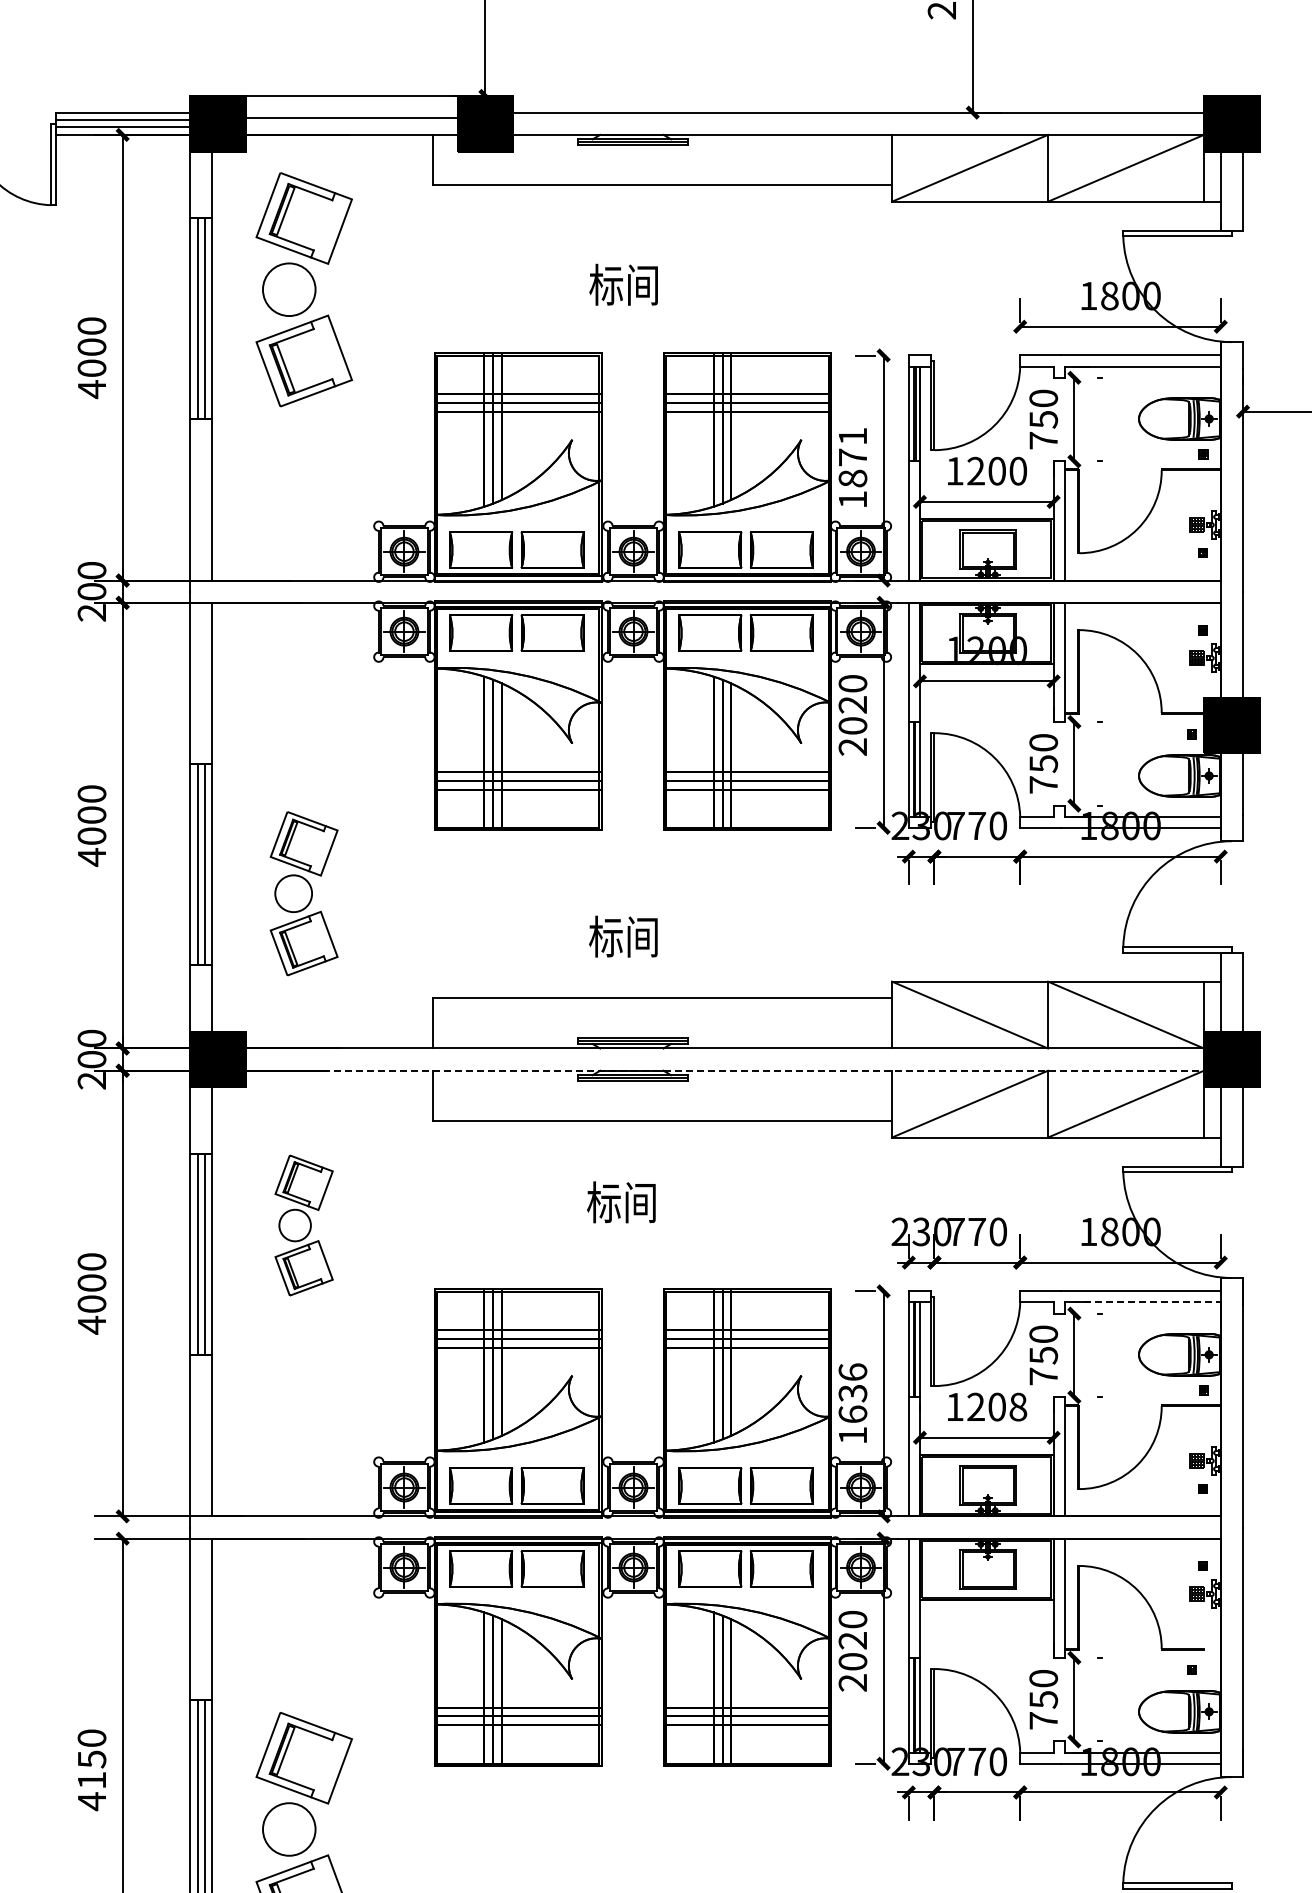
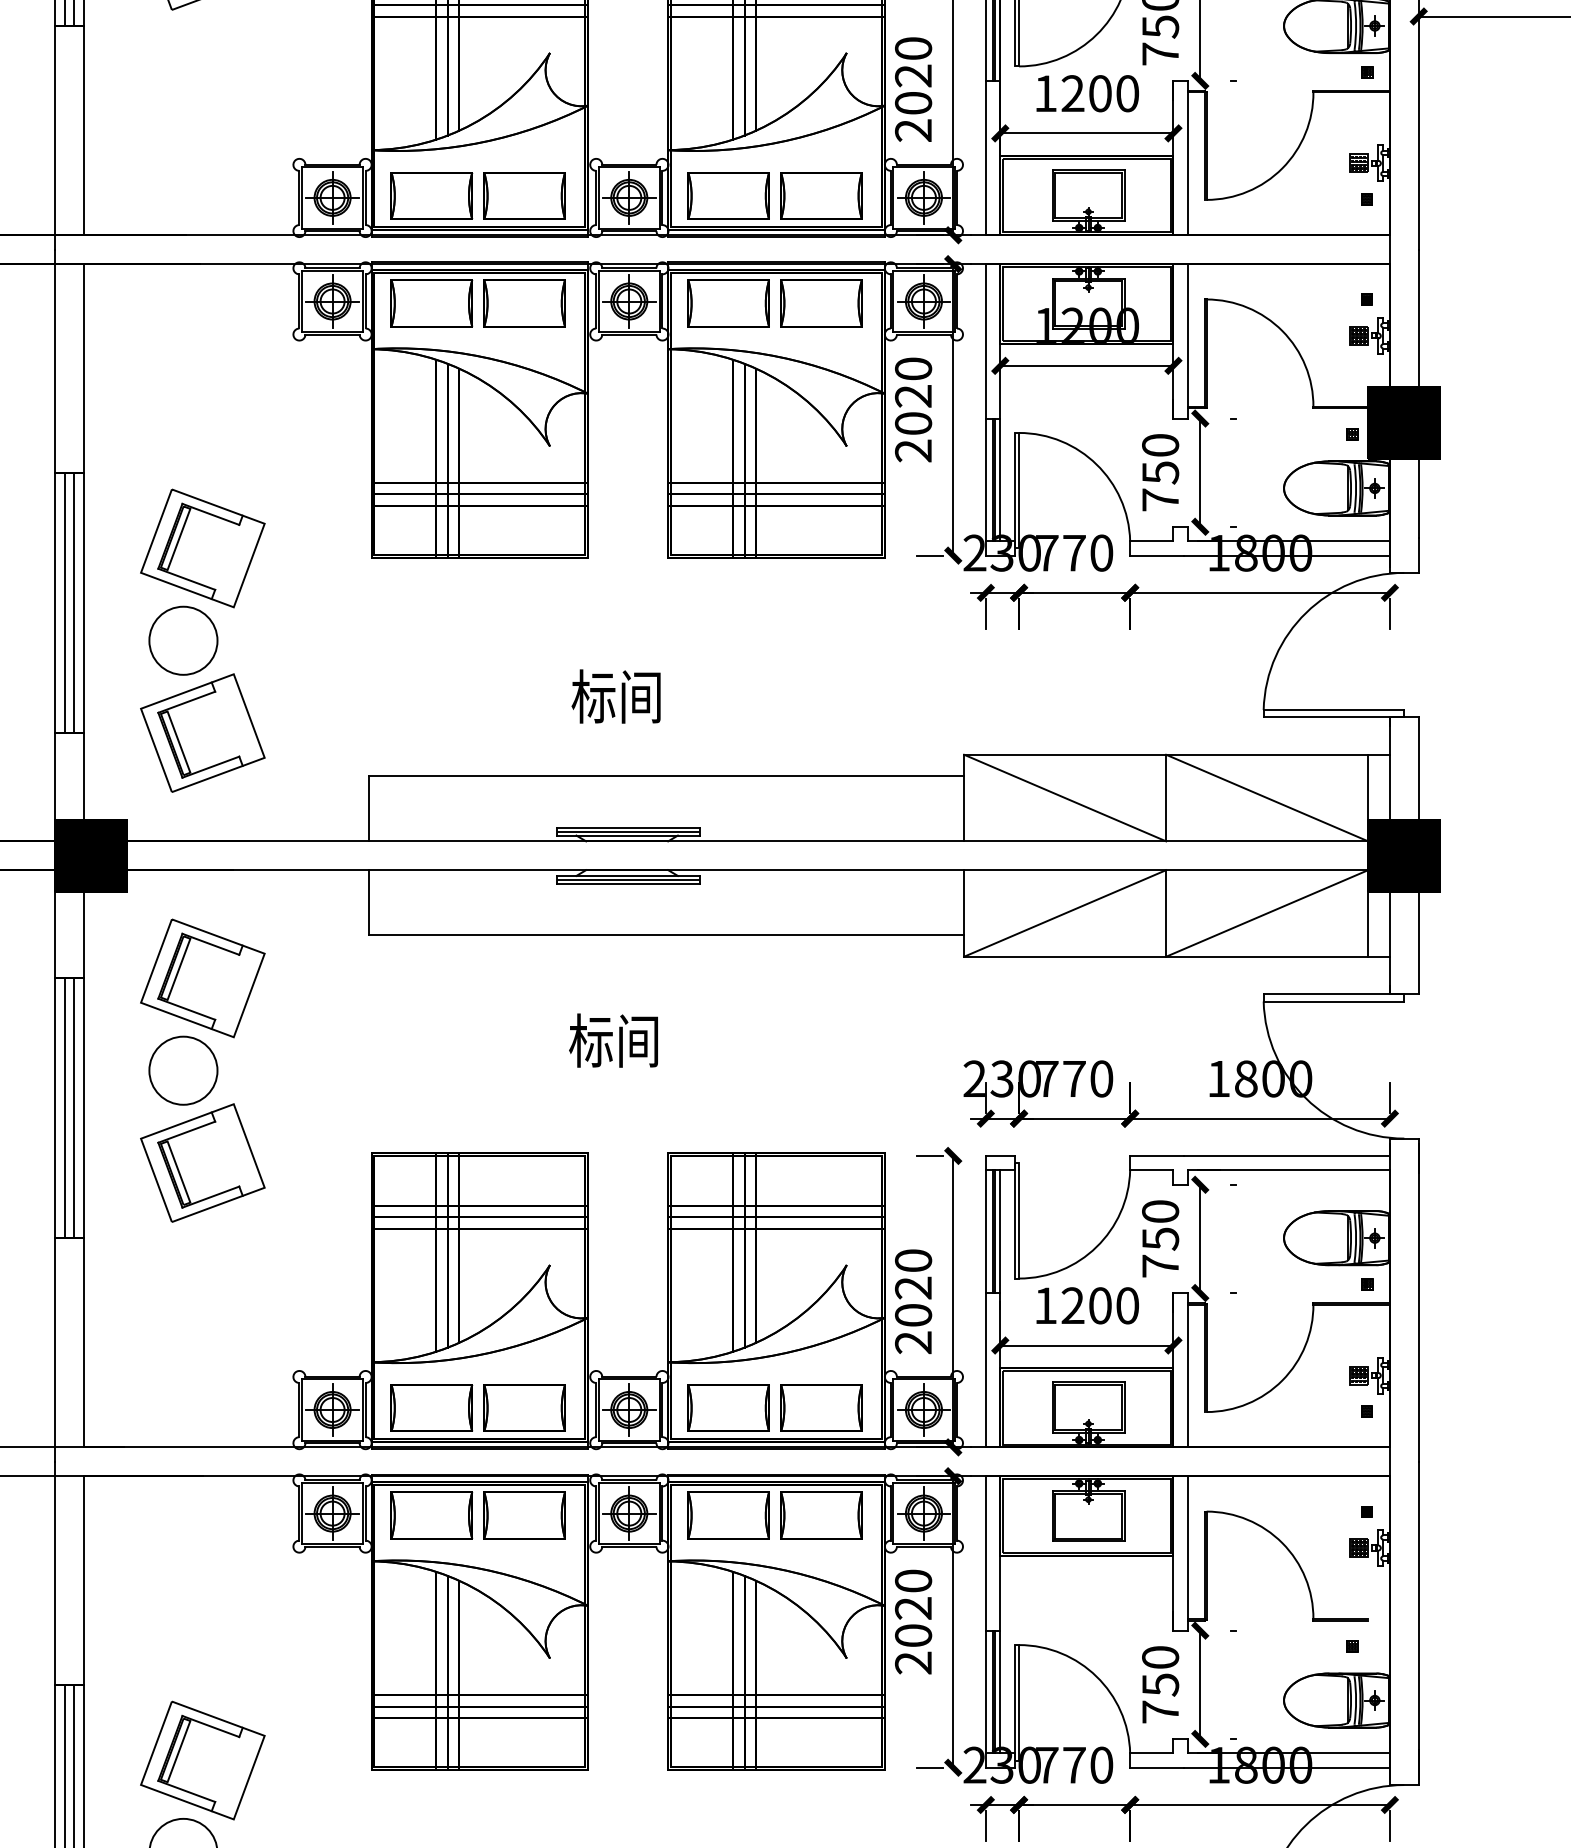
text: (852, 467) -> (912, 88), 1871 -> 2020
part: (303, 893) -> (201, 640), size x1.43
line: (725, 1070) -> (748, 869), dashed -> solid
part: (303, 1225) -> (201, 1070), size x1.67
line: (1147, 1302) -> (1295, 1170), dashed -> solid
text: (852, 1403) -> (912, 1301), 1636 -> 2020
text: (1018, 1407) -> (1127, 1306), 1208 -> 1200

